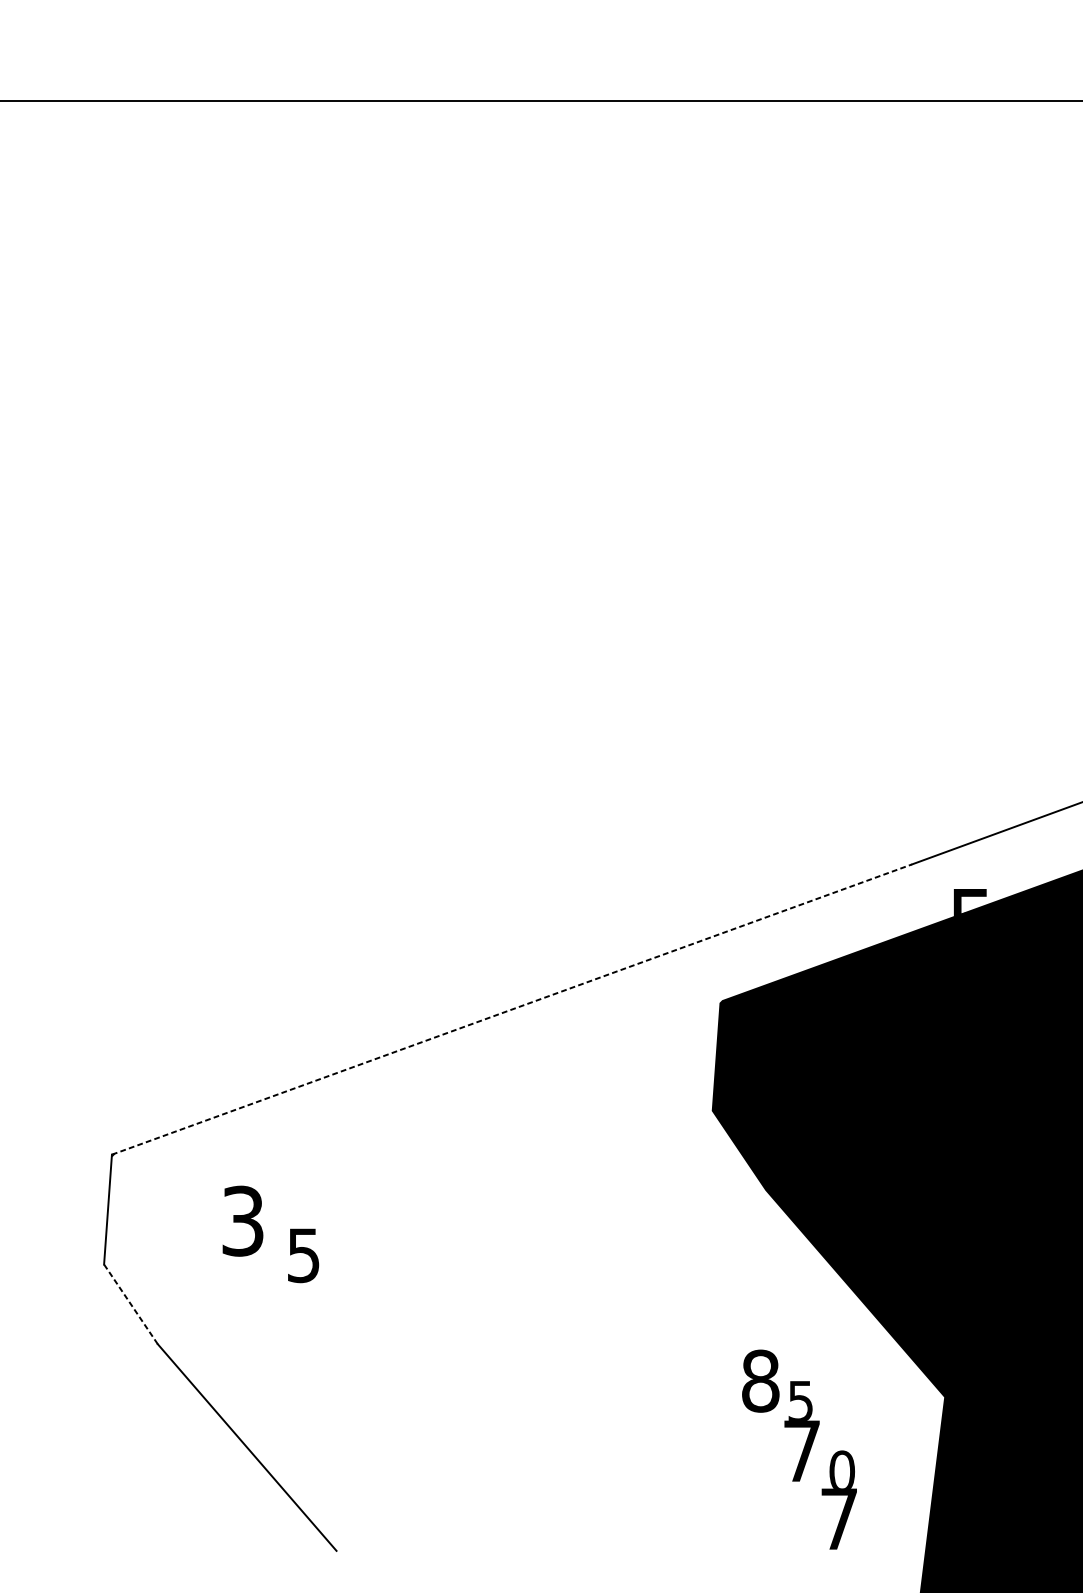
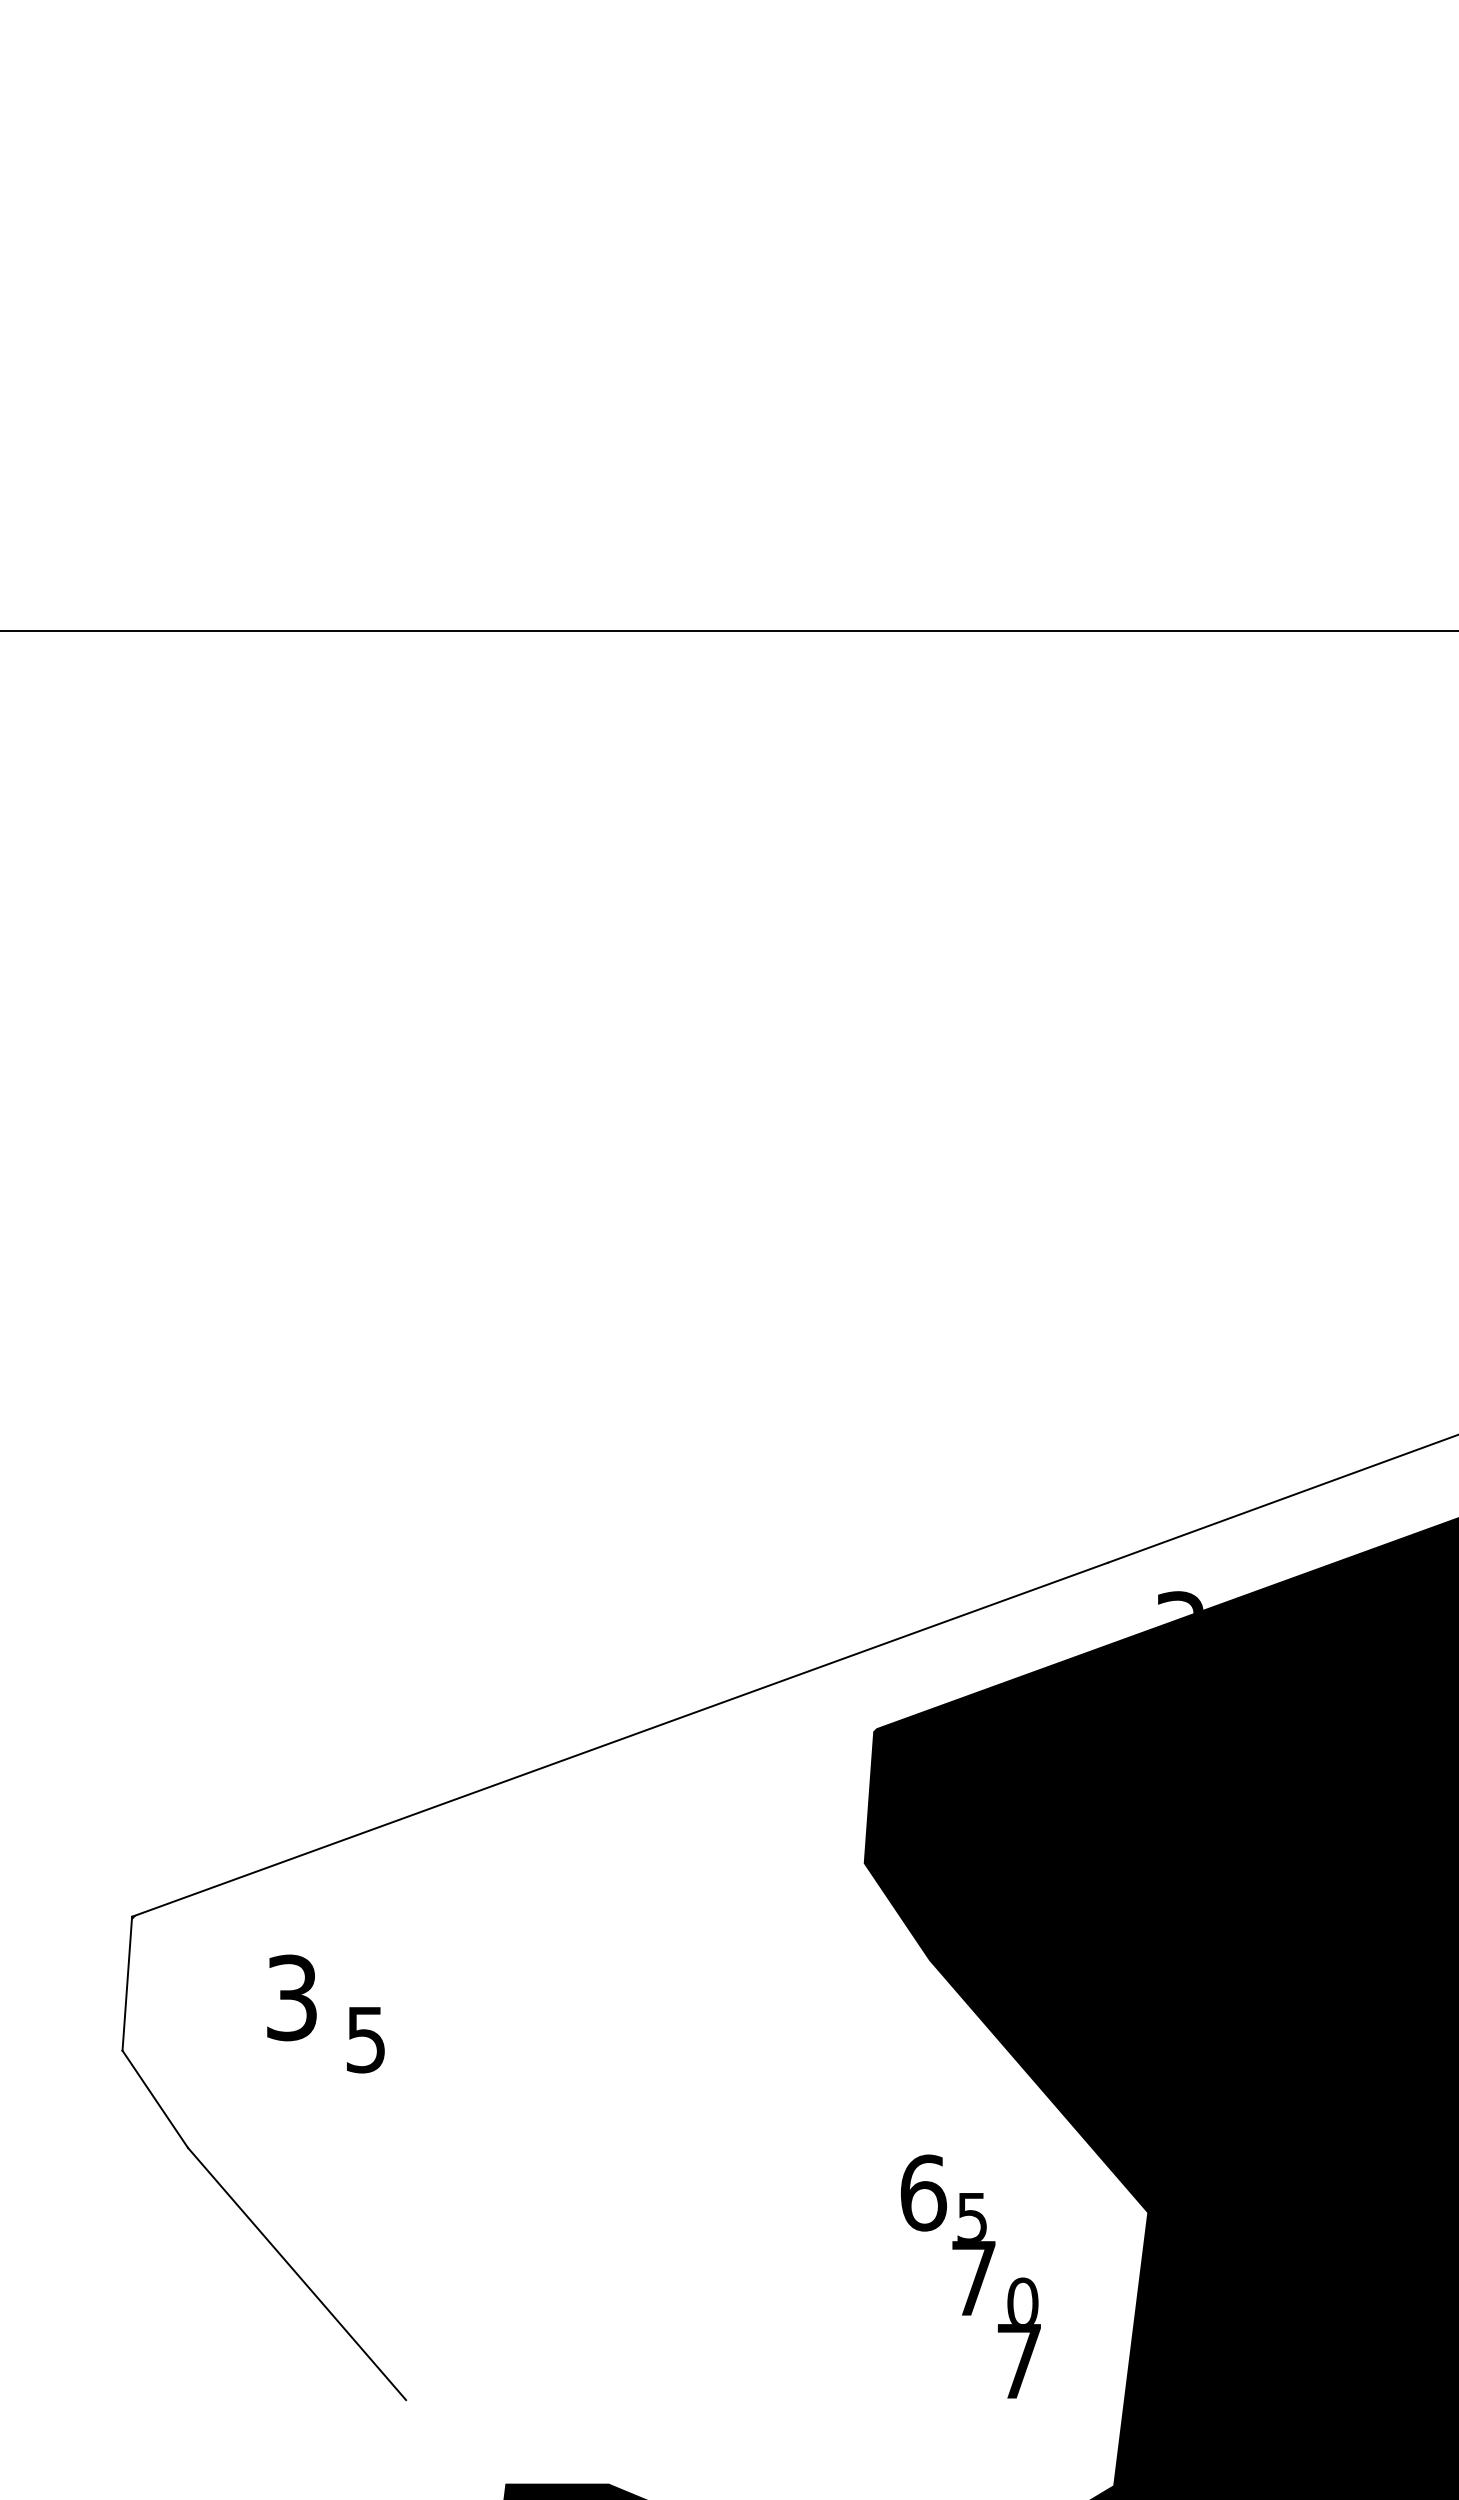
text: (971, 901) -> (1180, 1608), 5 -> 3
line: (512, 1009) -> (620, 1739), dashed -> solid
line: (131, 1304) -> (155, 2099), dashed -> solid
text: (760, 1380) -> (923, 2192), 8 -> 6

